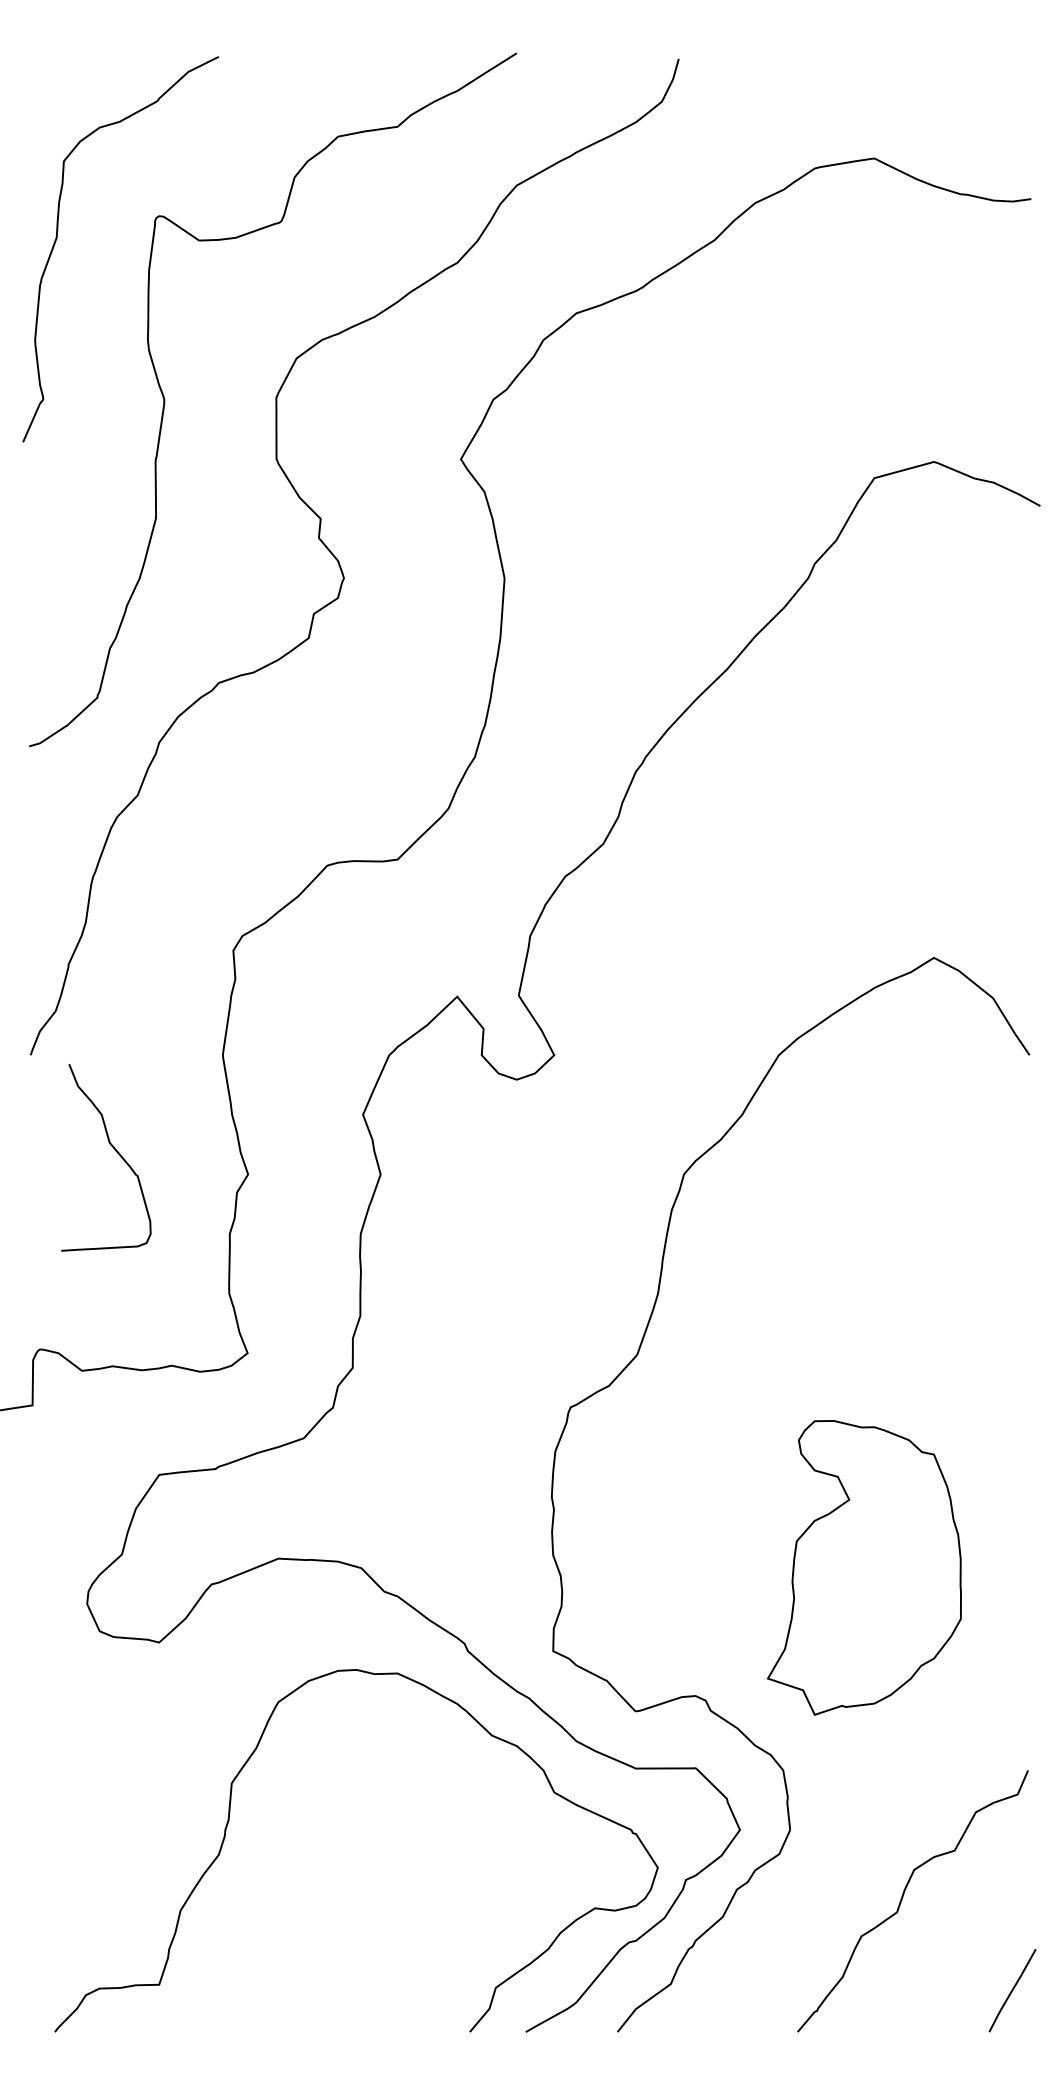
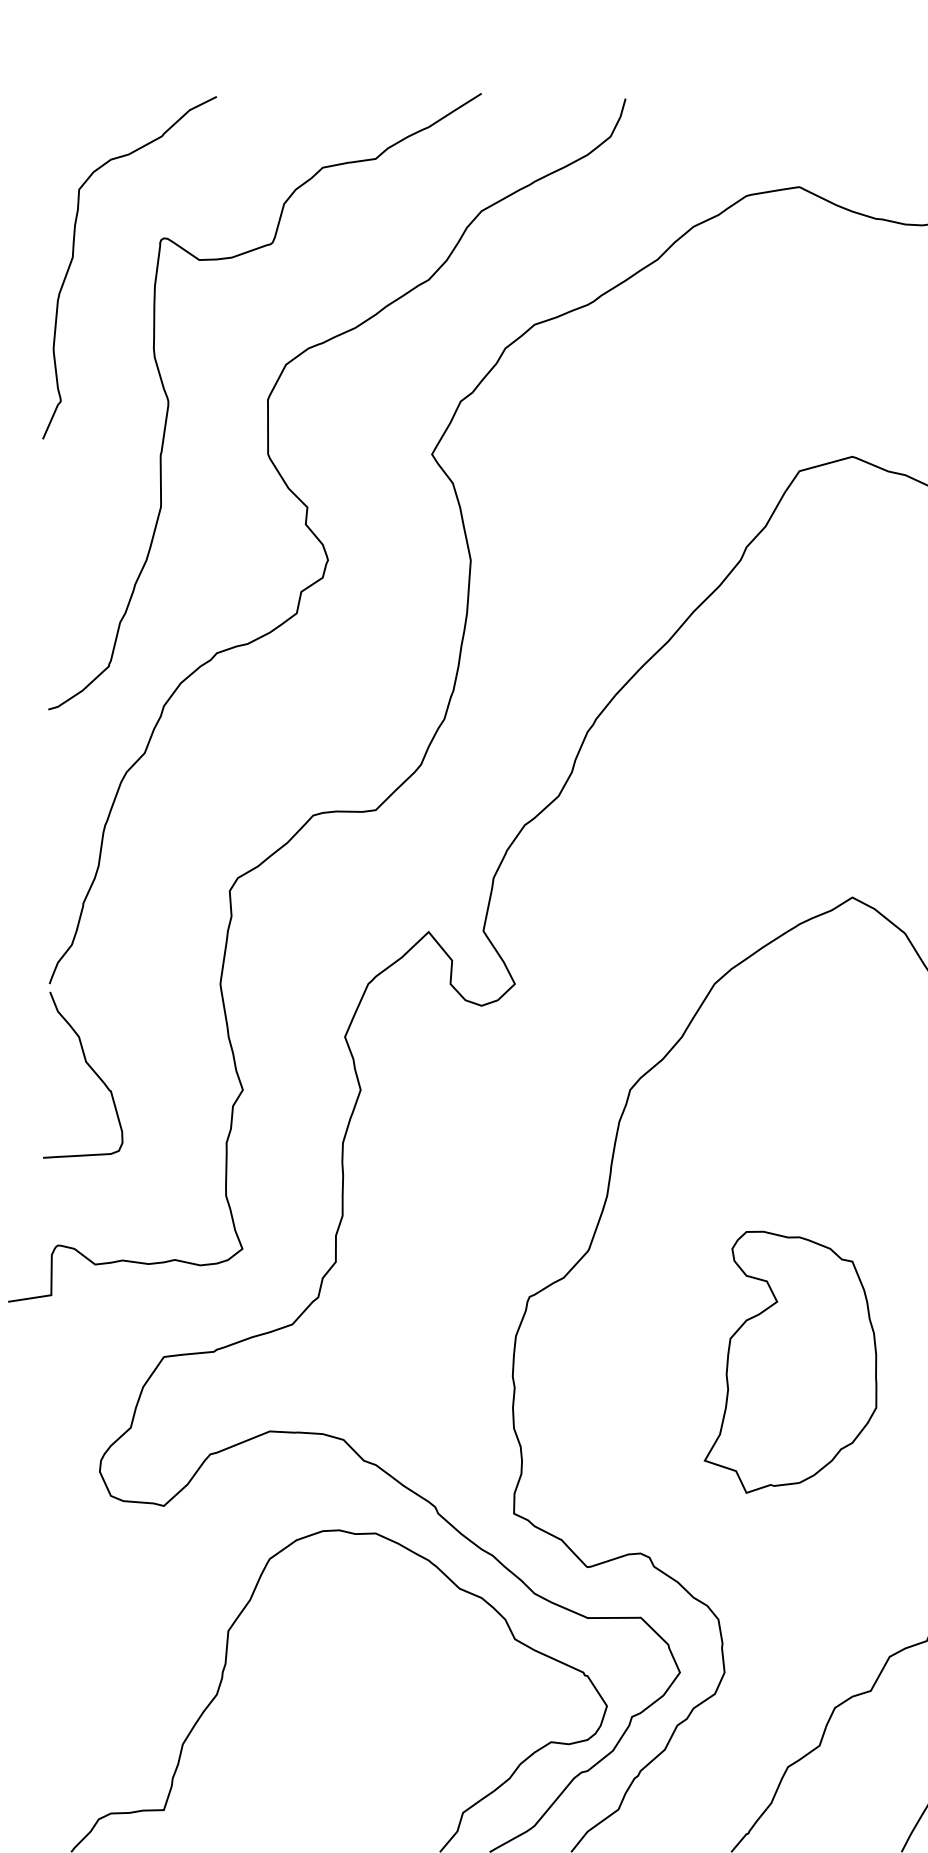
curve: (115, 1151) -> (91, 1069), moved
part: (864, 1567) -> (790, 1361), moved

